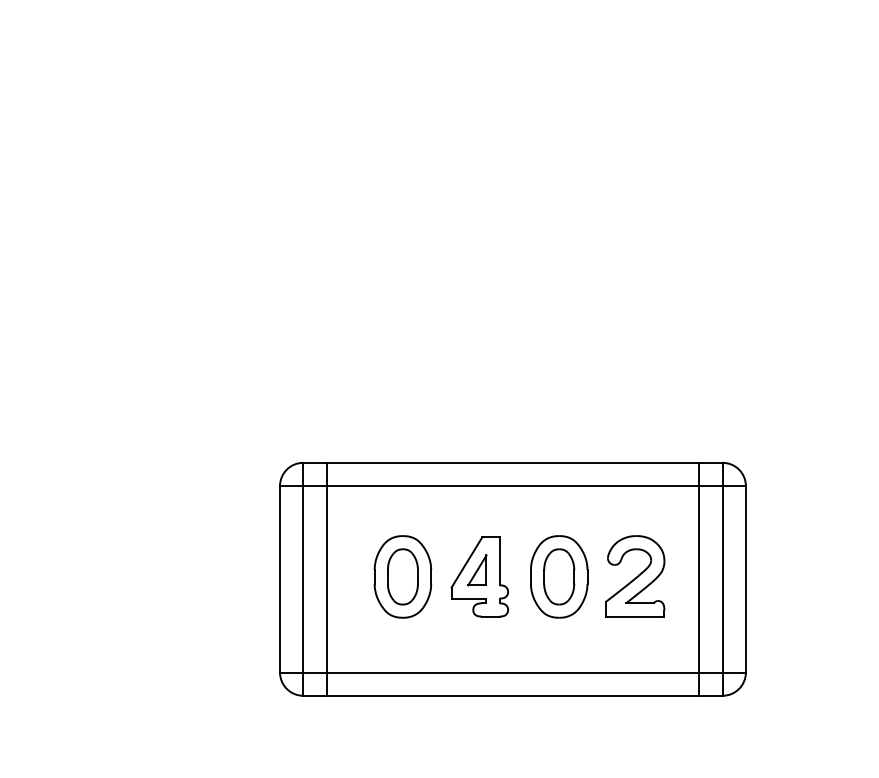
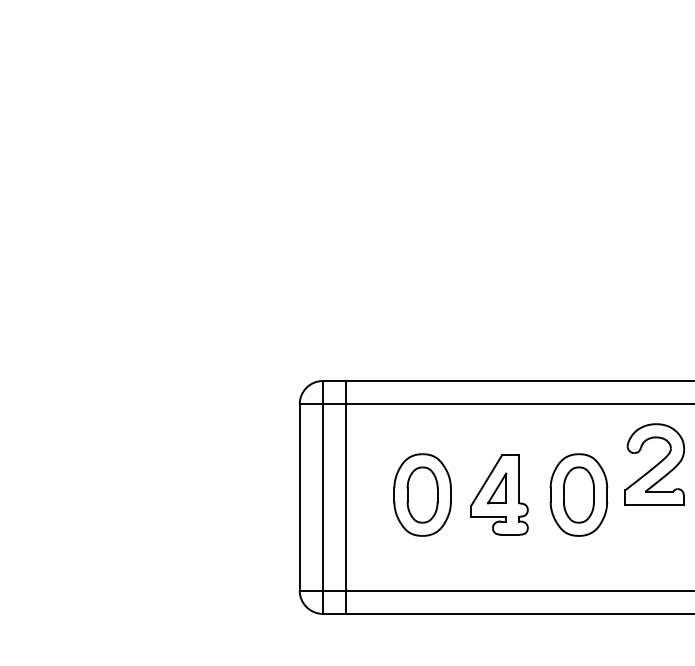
part: (635, 576) -> (655, 464), moved

